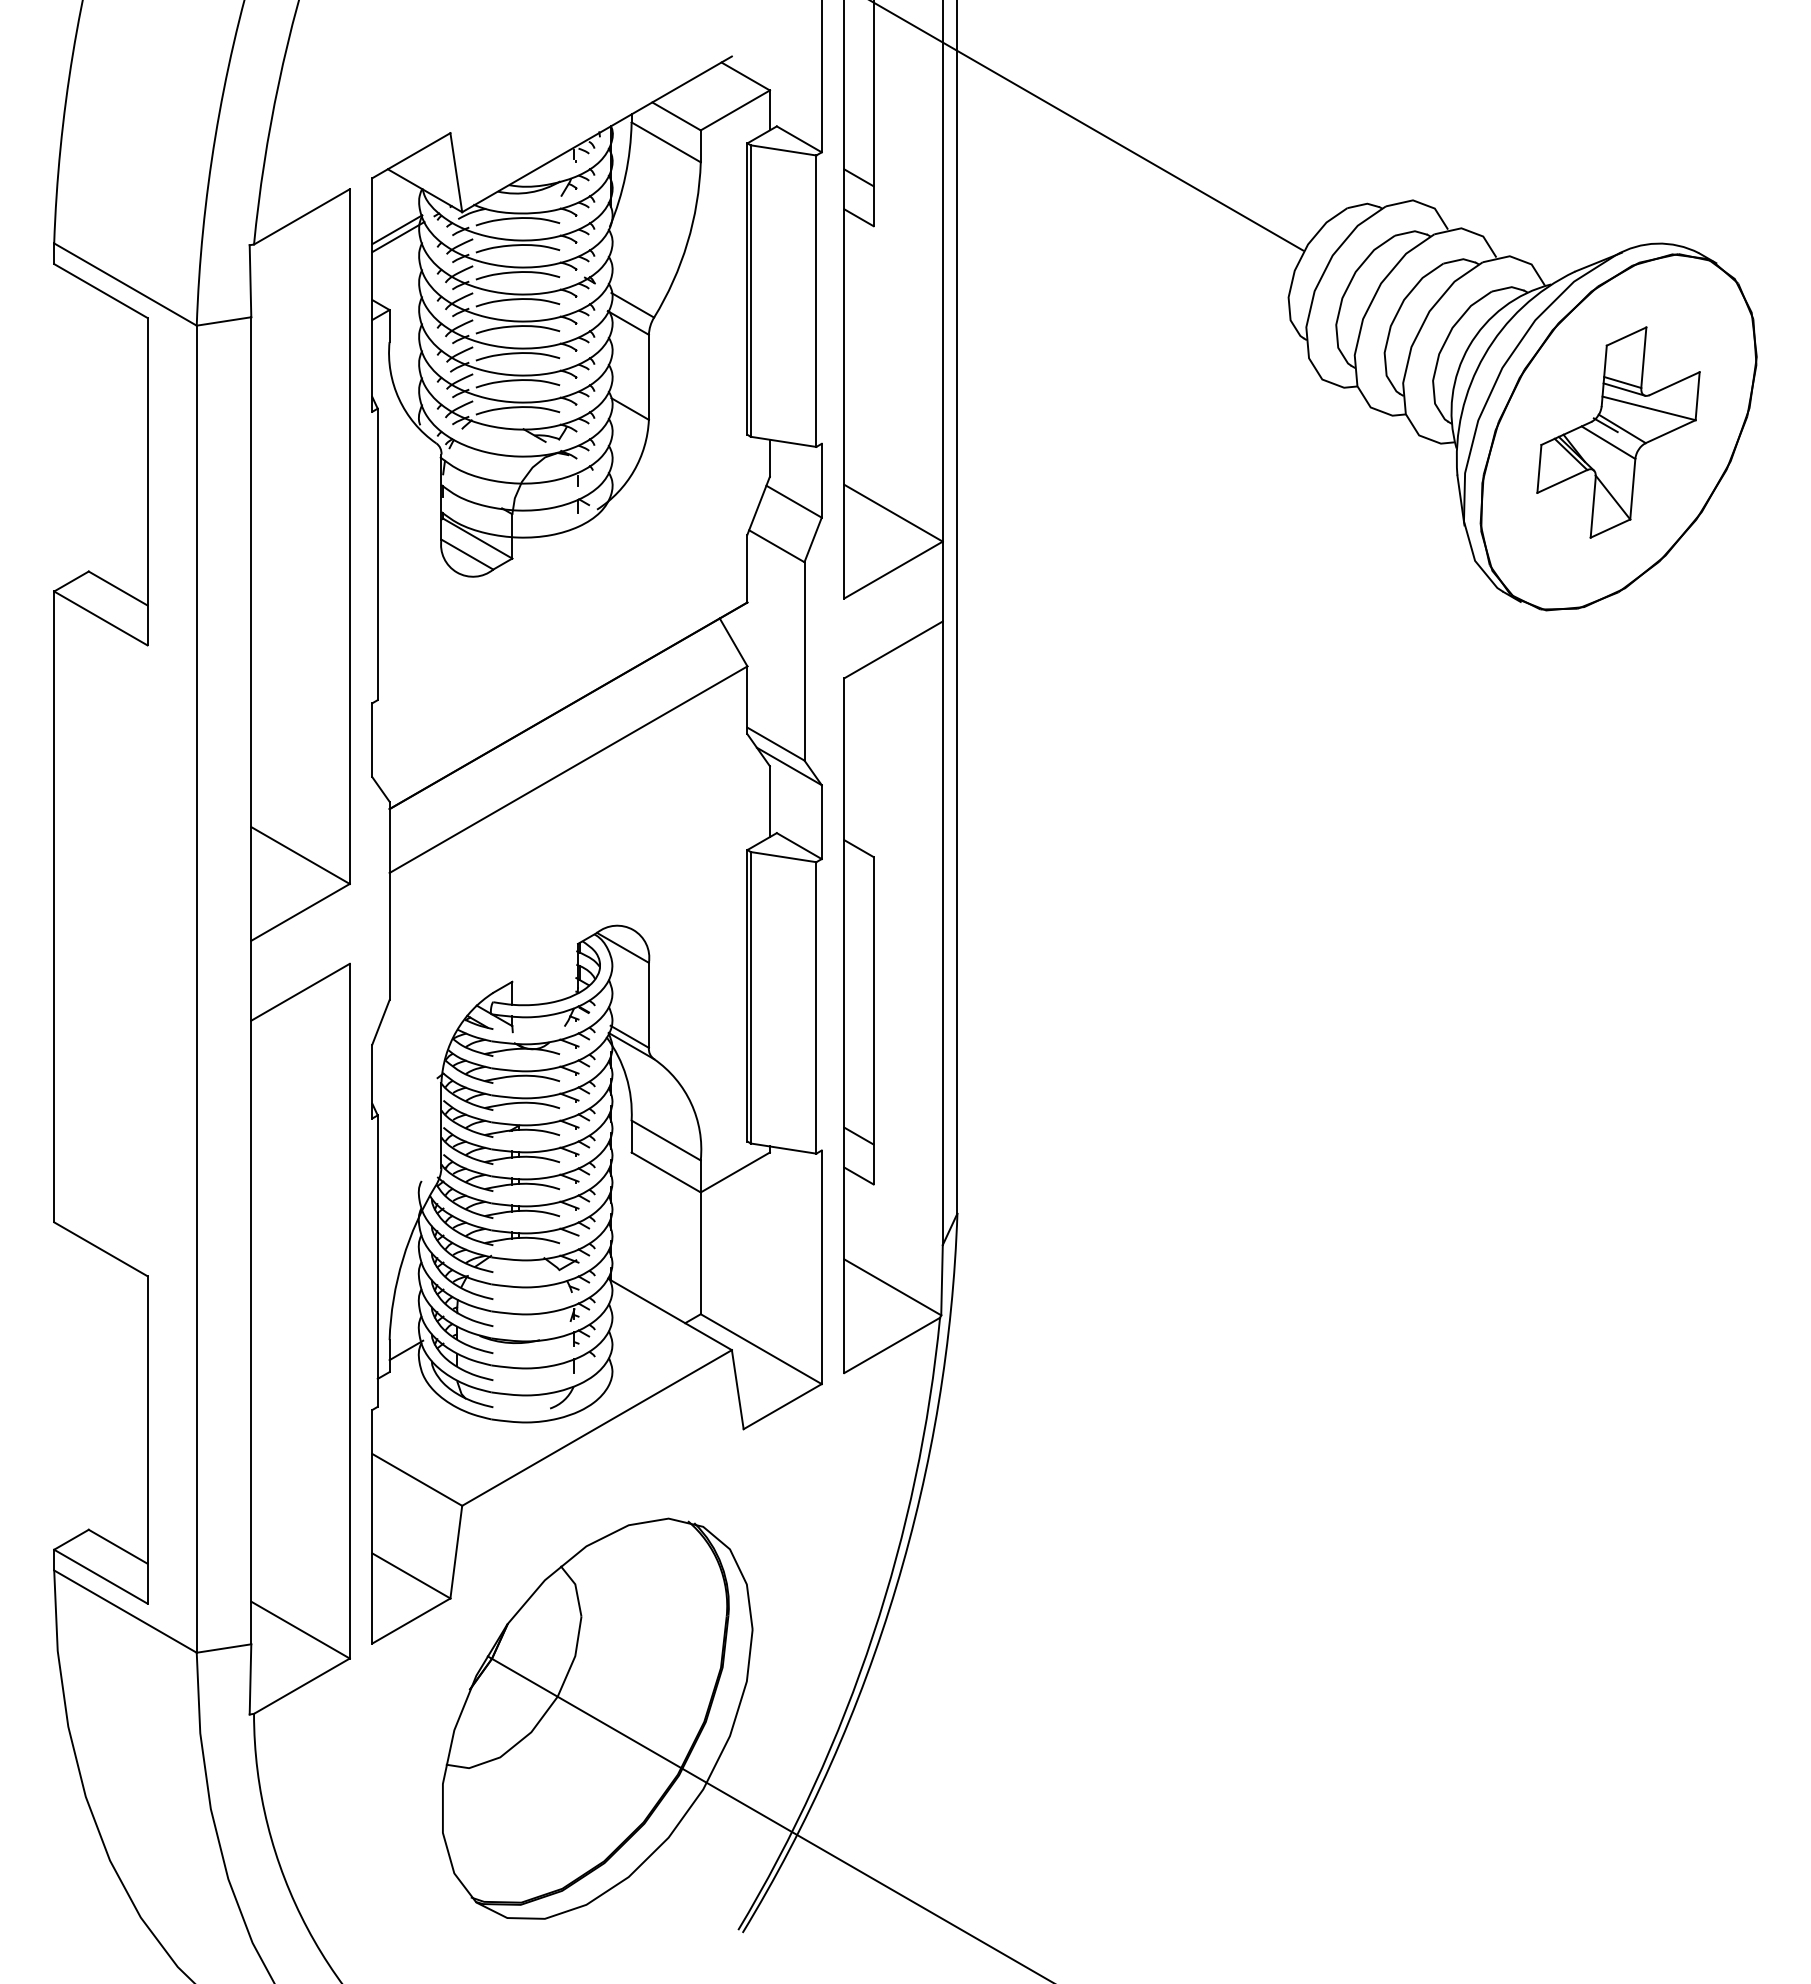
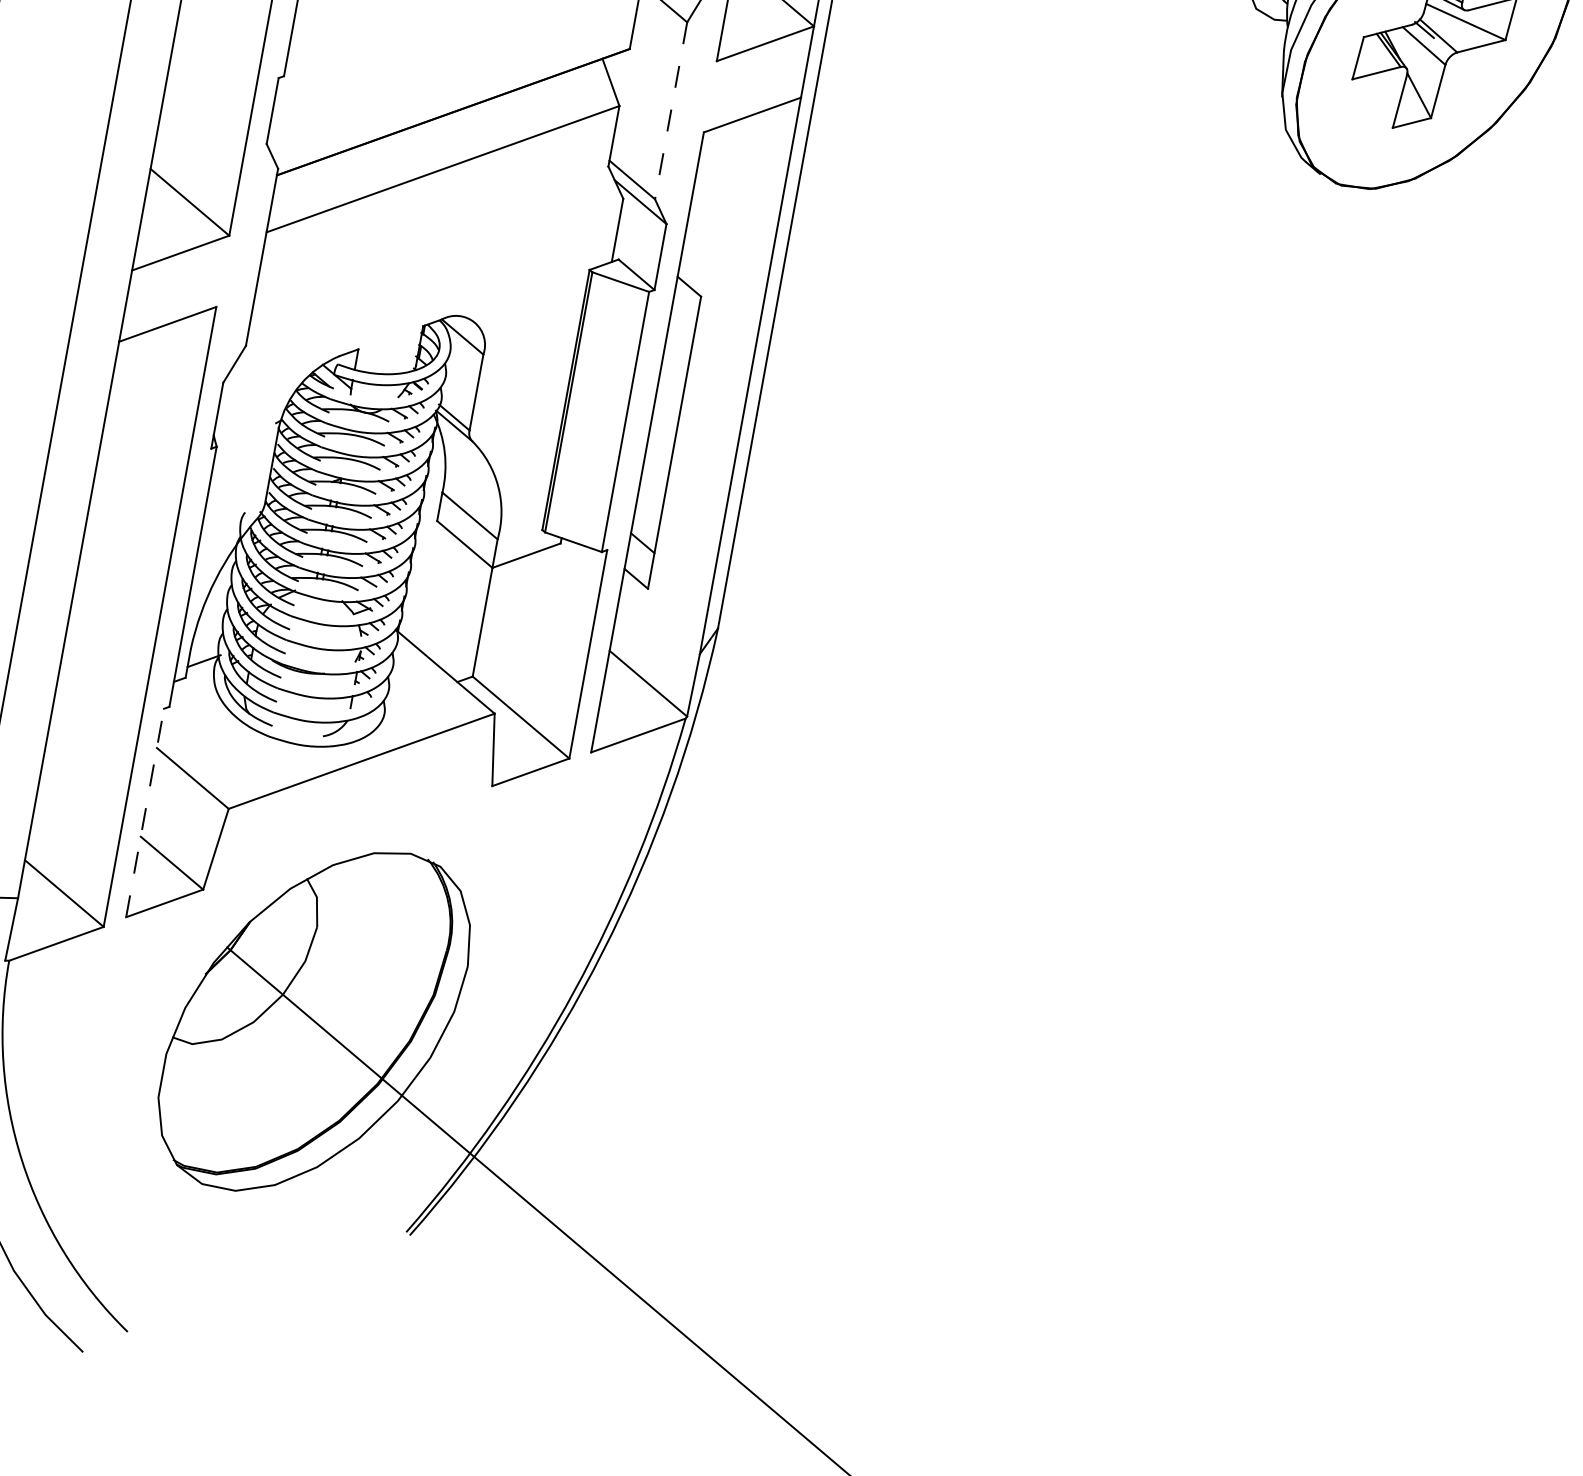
line: (804, 661) -> (671, 110), solid -> dashed
line: (372, 1526) -> (145, 812), solid -> dashed

